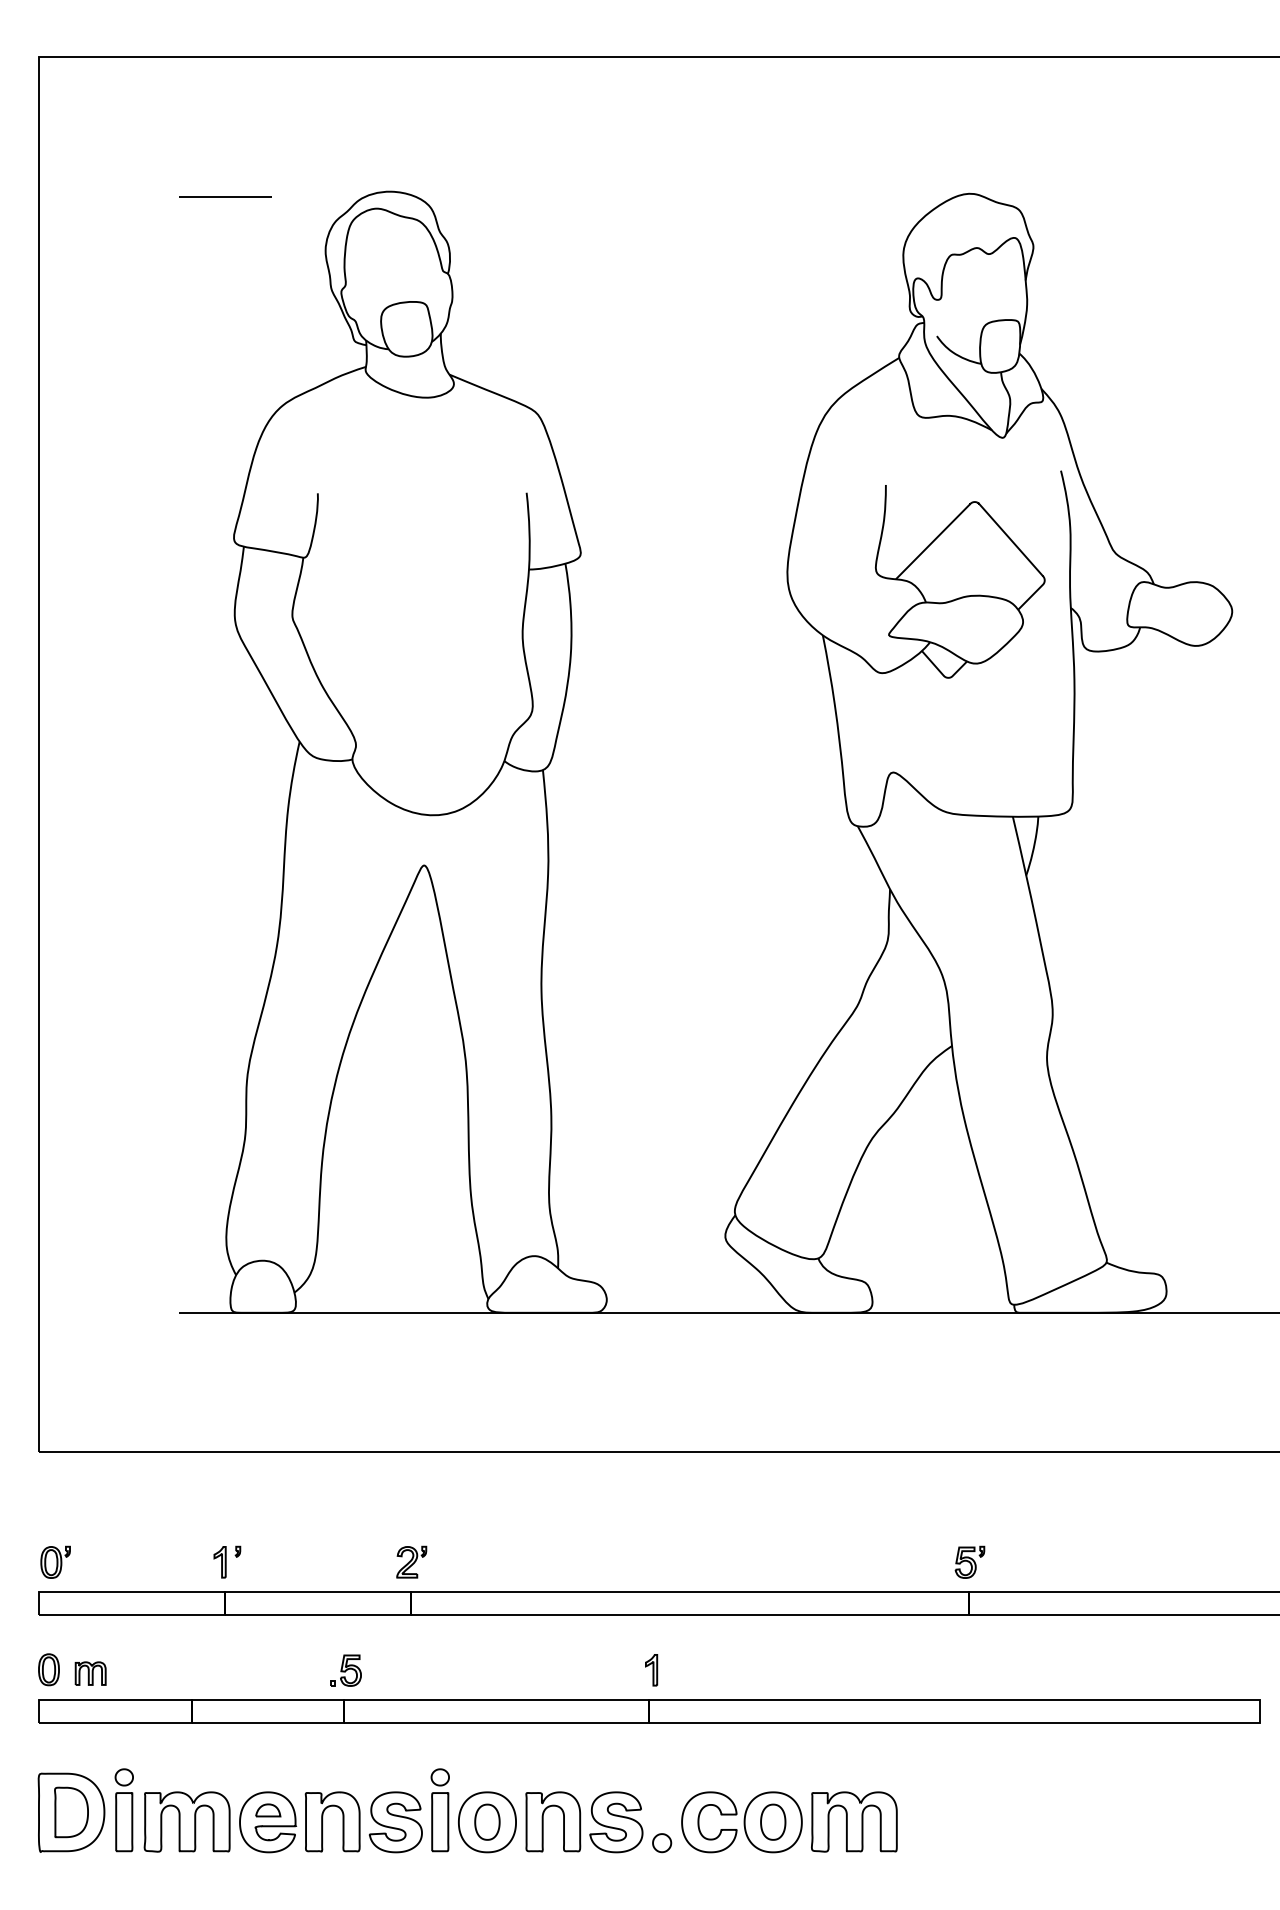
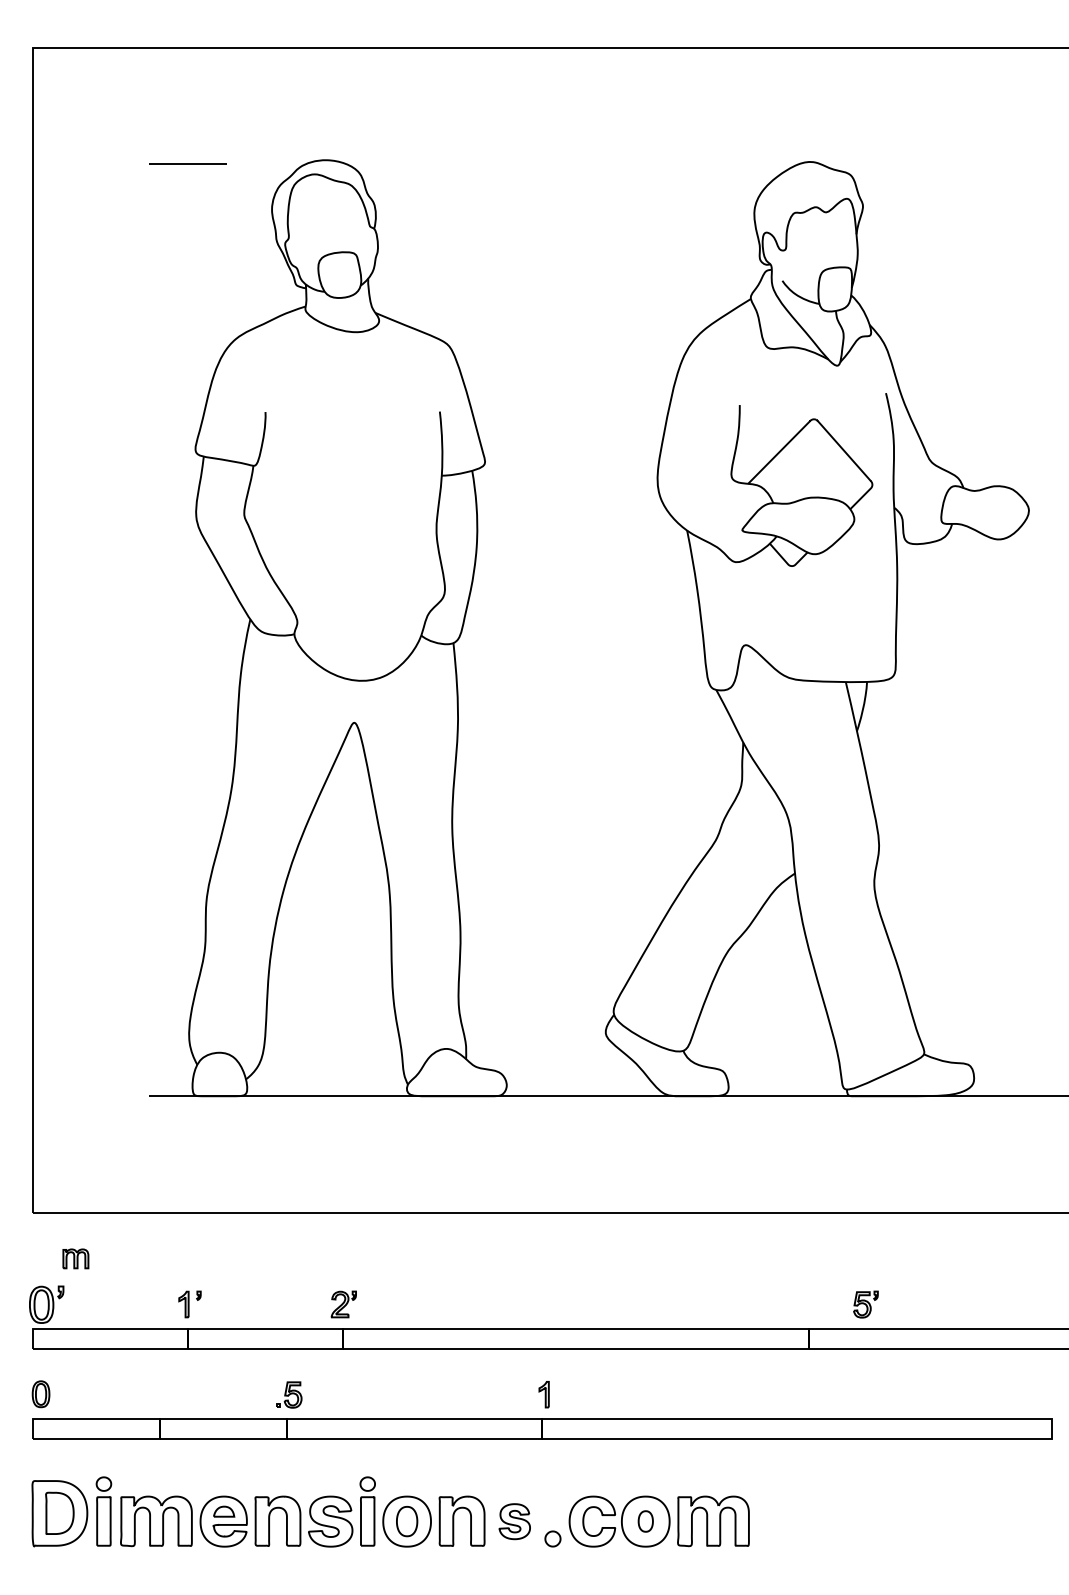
part: (55, 1561) -> (46, 1303), size x1.4
part: (969, 1561) -> (865, 1303), moved
part: (90, 1673) -> (75, 1258), moved
part: (773, 1821) -> (645, 1520), size x0.7
part: (616, 1822) -> (514, 1521), size x0.7

